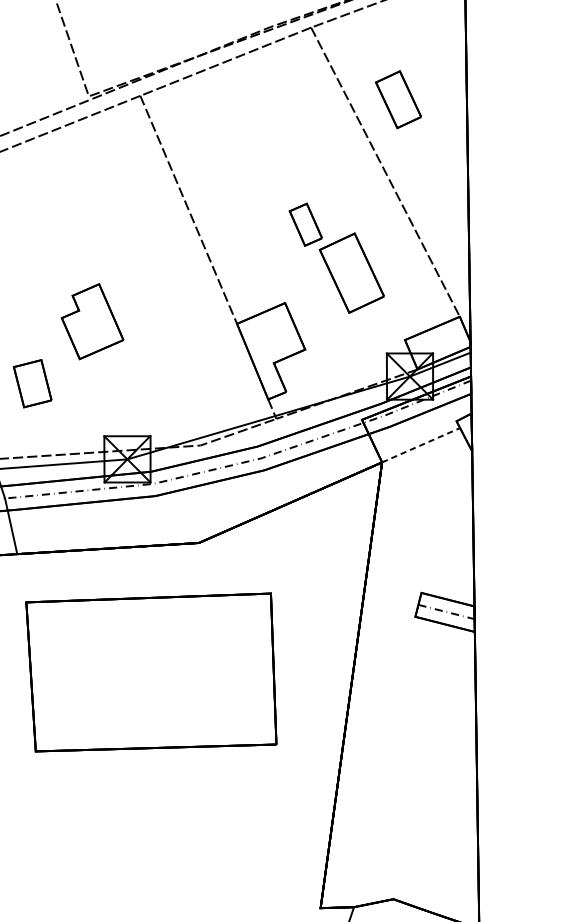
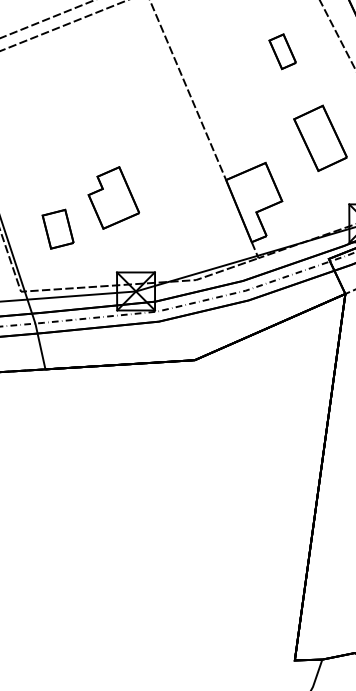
part: (305, 224) -> (282, 51), moved
part: (92, 321) -> (113, 197), moved
part: (151, 672) -> (155, 466), removed

